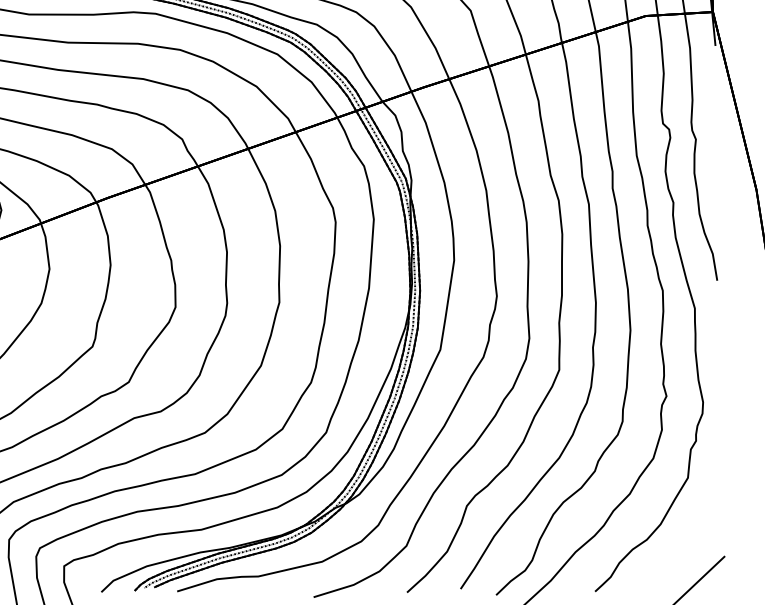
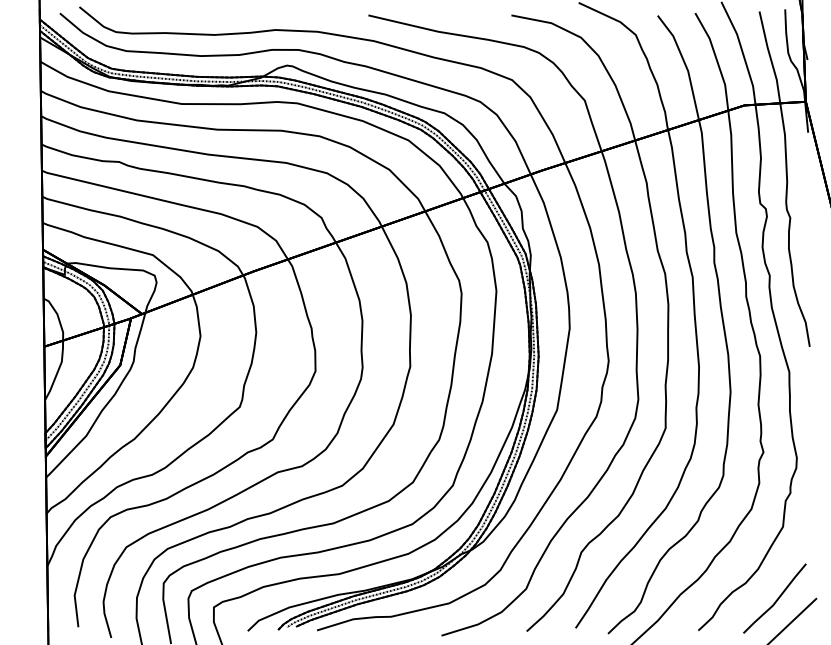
line: (680, 557) -> (776, 599), added

